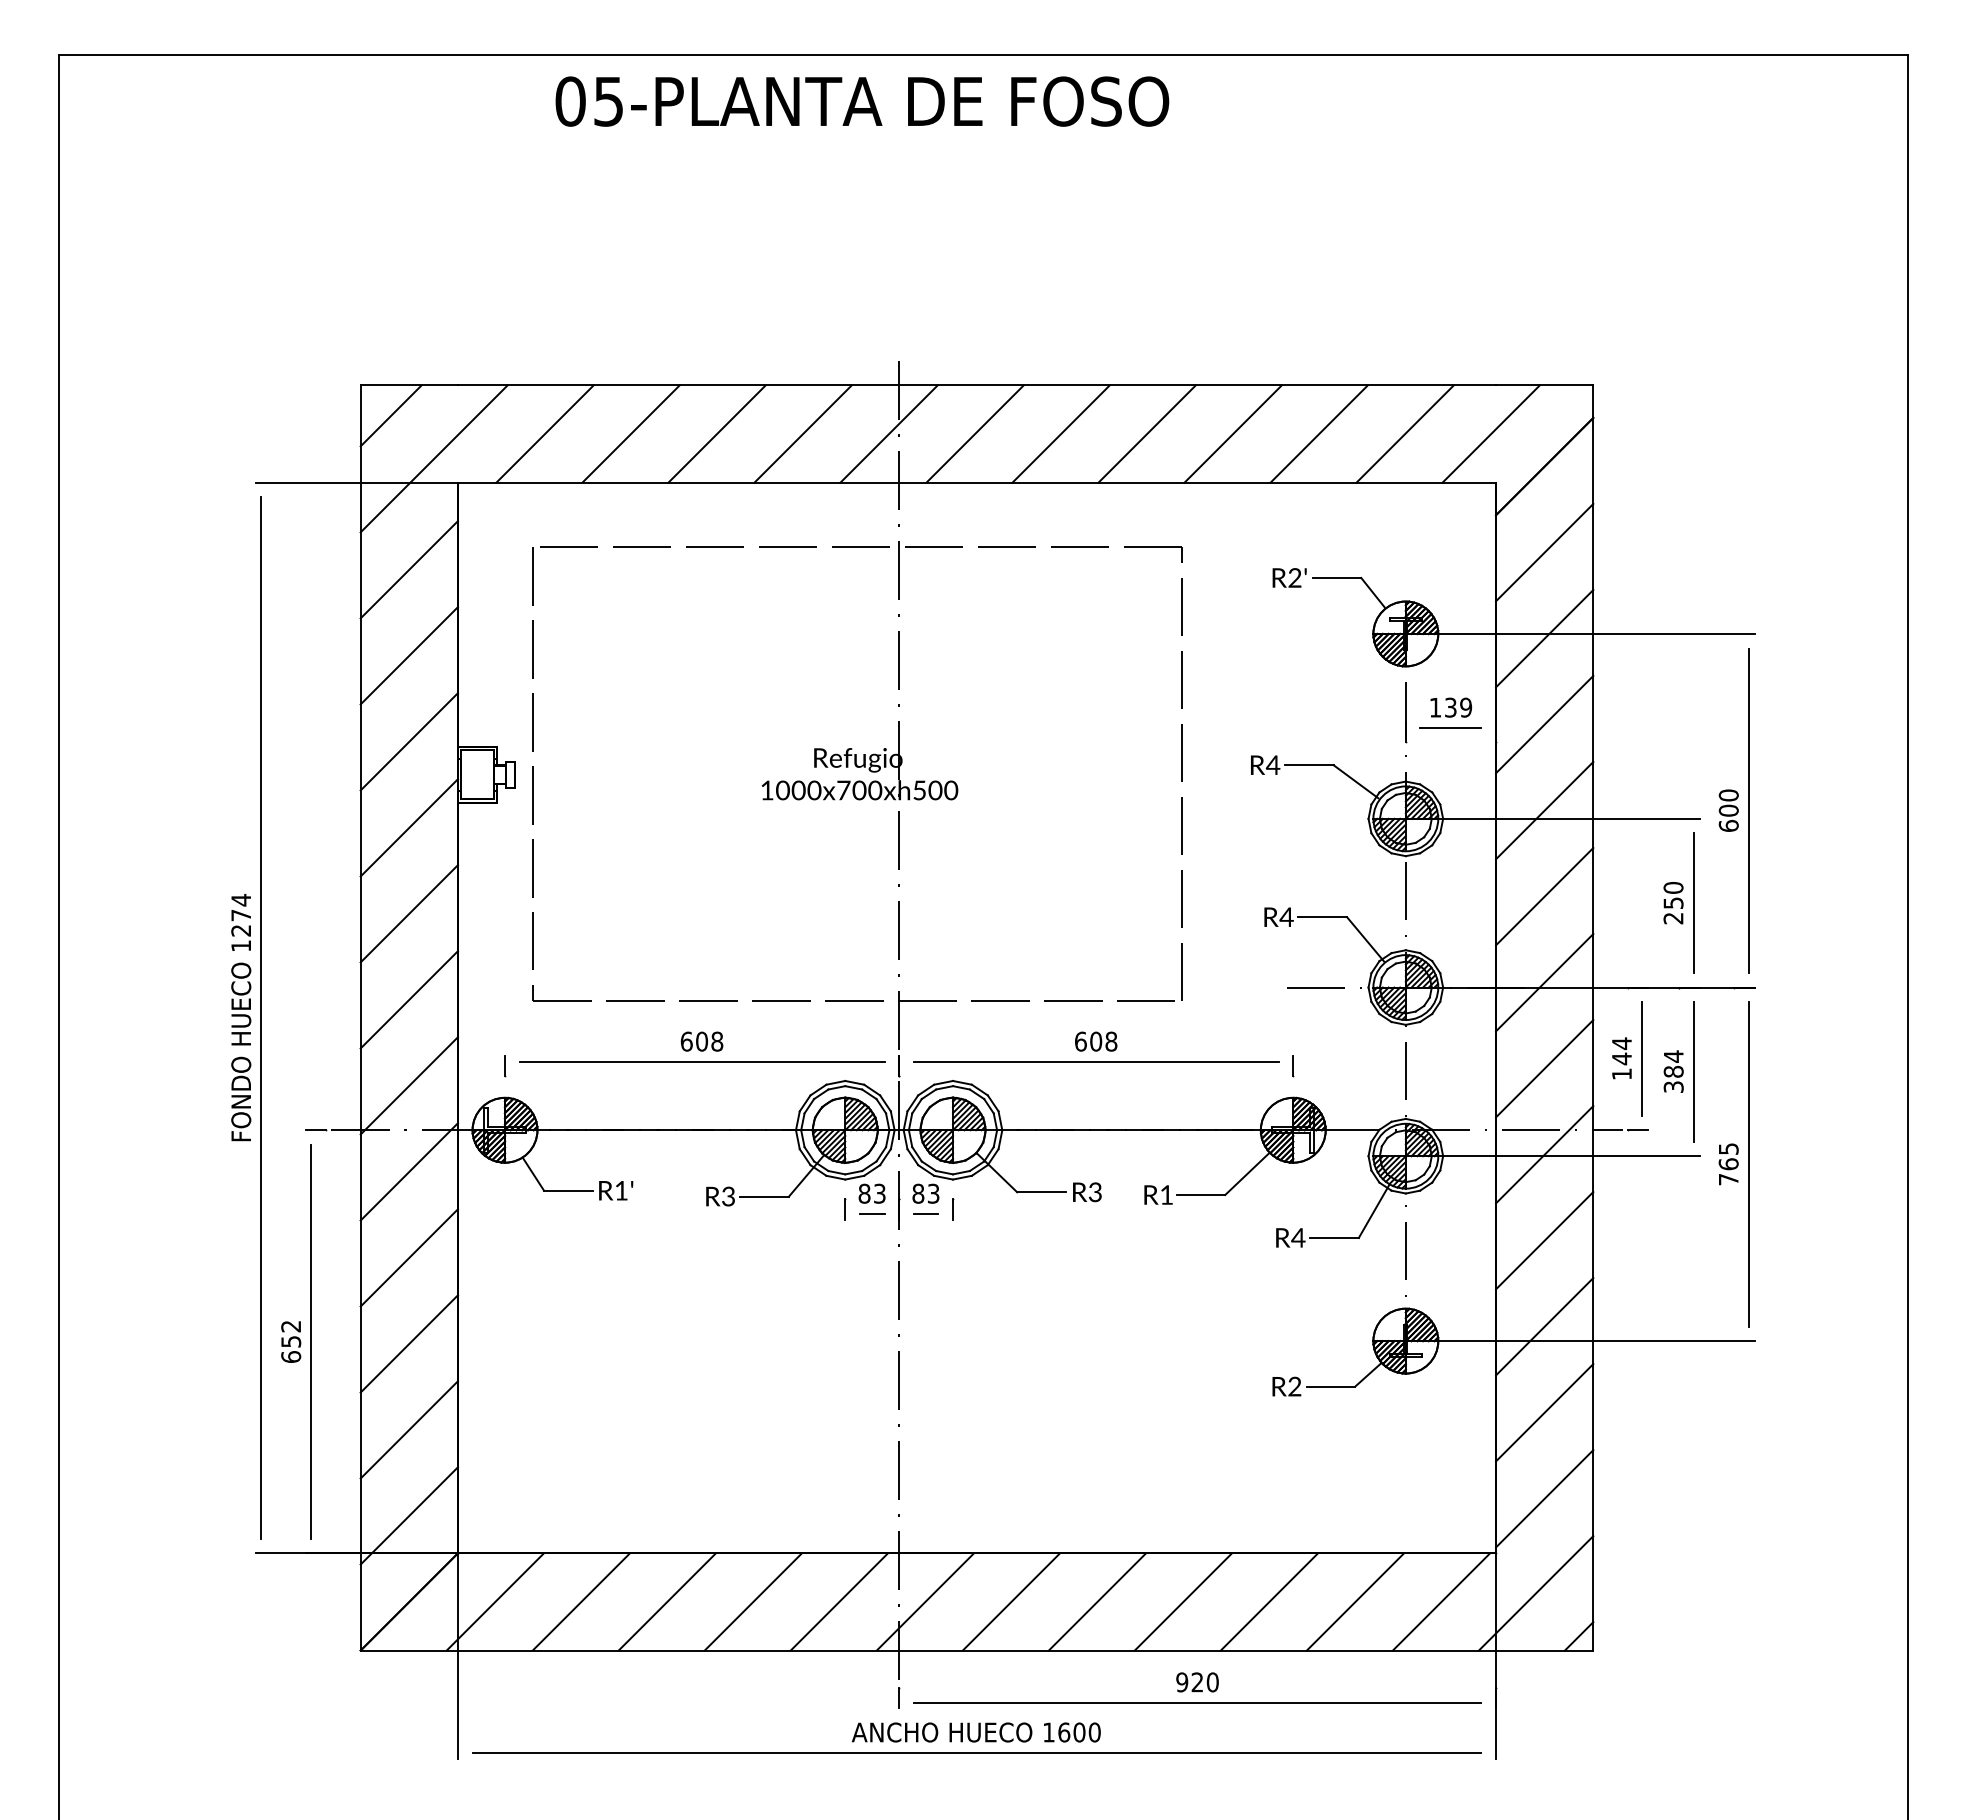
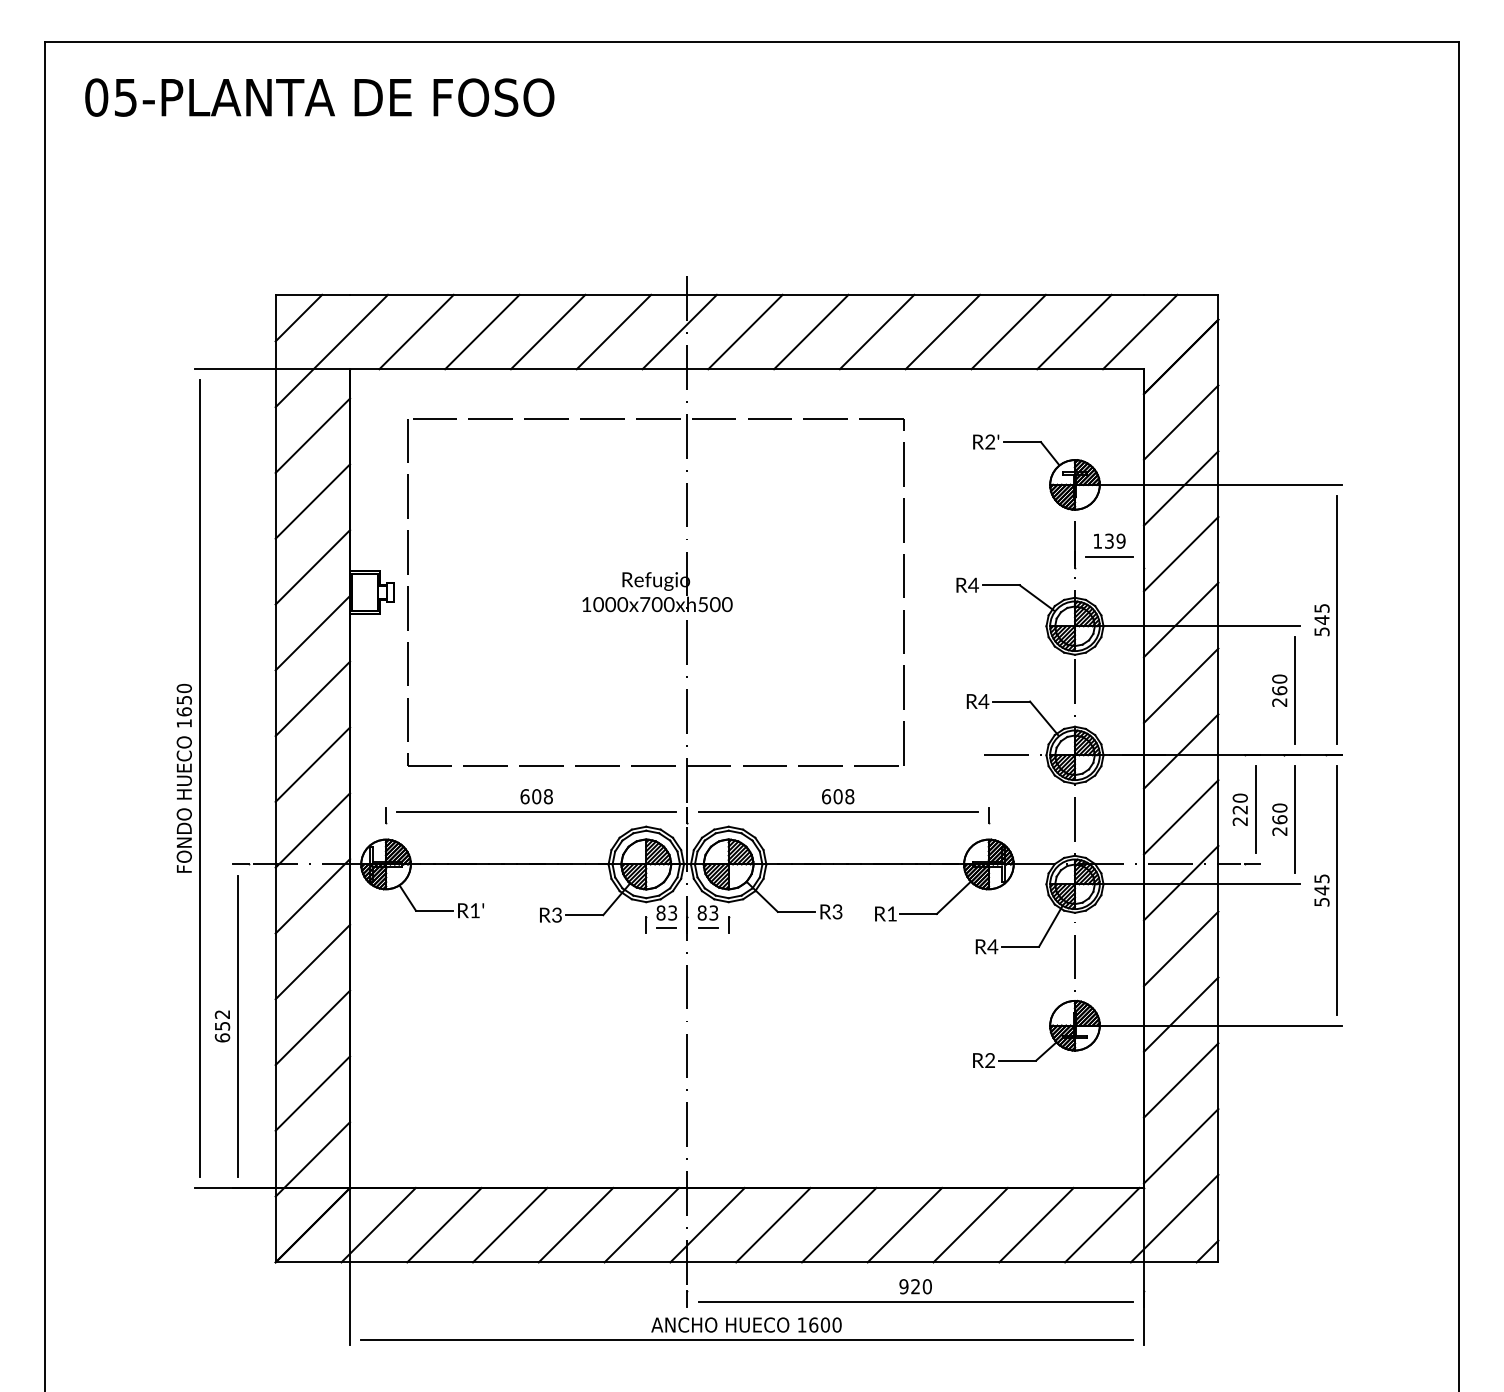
text: (862, 101) -> (319, 97), moved
text: (1728, 810) -> (1321, 619), 600 -> 545
text: (1673, 903) -> (1279, 691), 250 -> 260
text: (241, 915) -> (184, 700), 1274 -> 1650
text: (1621, 1058) -> (1239, 809), 144 -> 220
text: (1673, 1071) -> (1279, 819), 384 -> 260
text: (1728, 1171) -> (1321, 895), 765 -> 545

